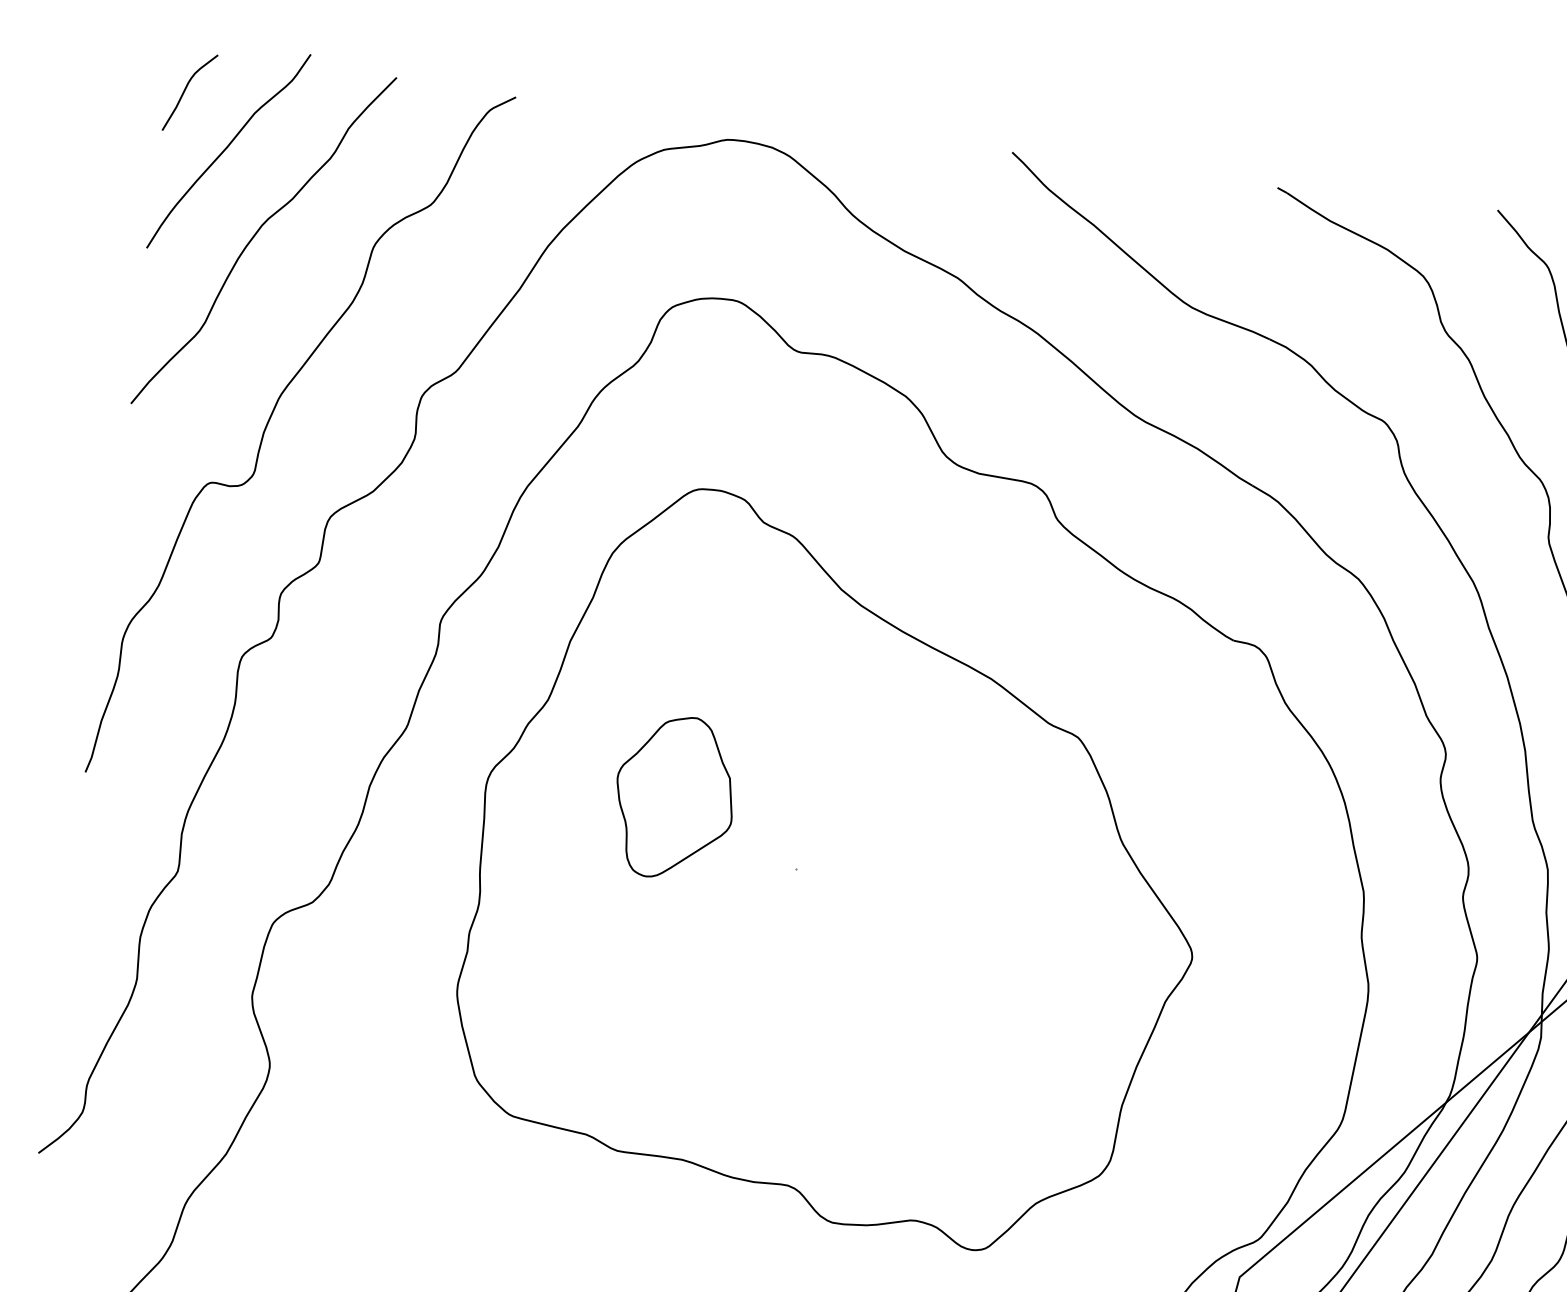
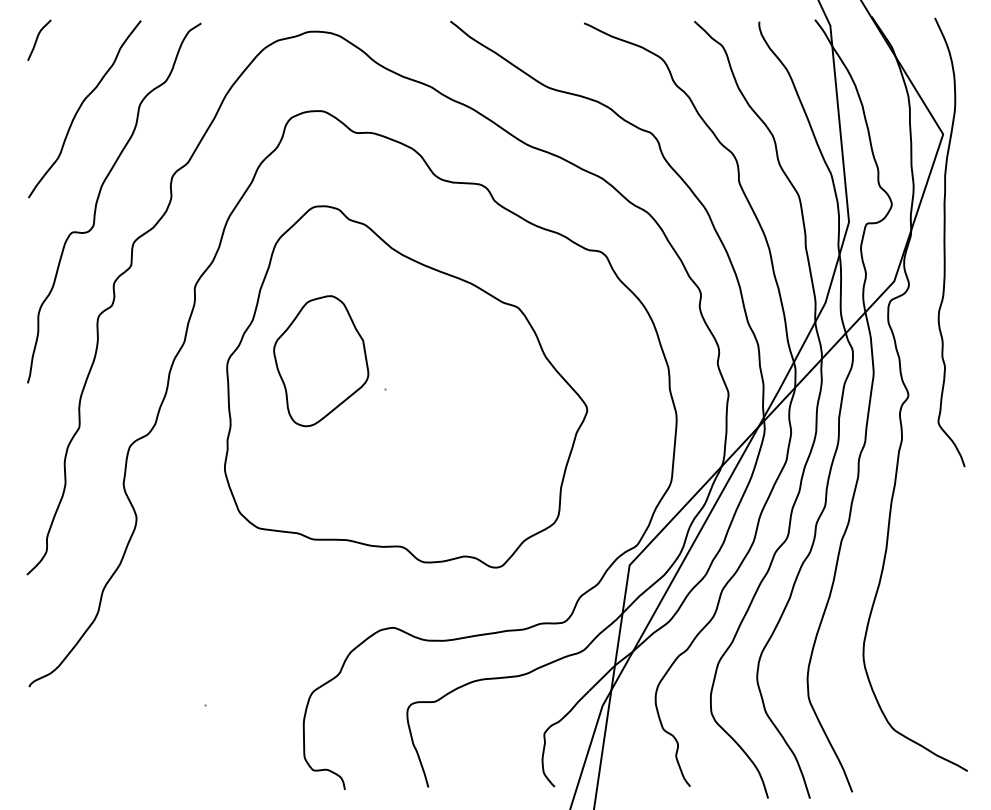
curve: (227, 149) -> (61, 66), removed
part: (675, 796) -> (321, 360), size x1.6

